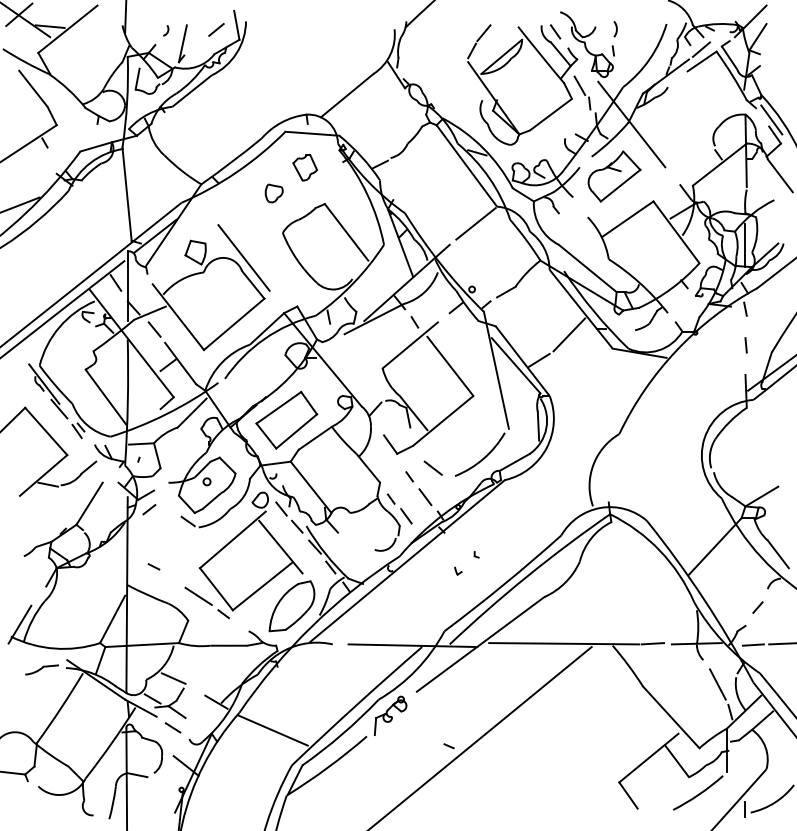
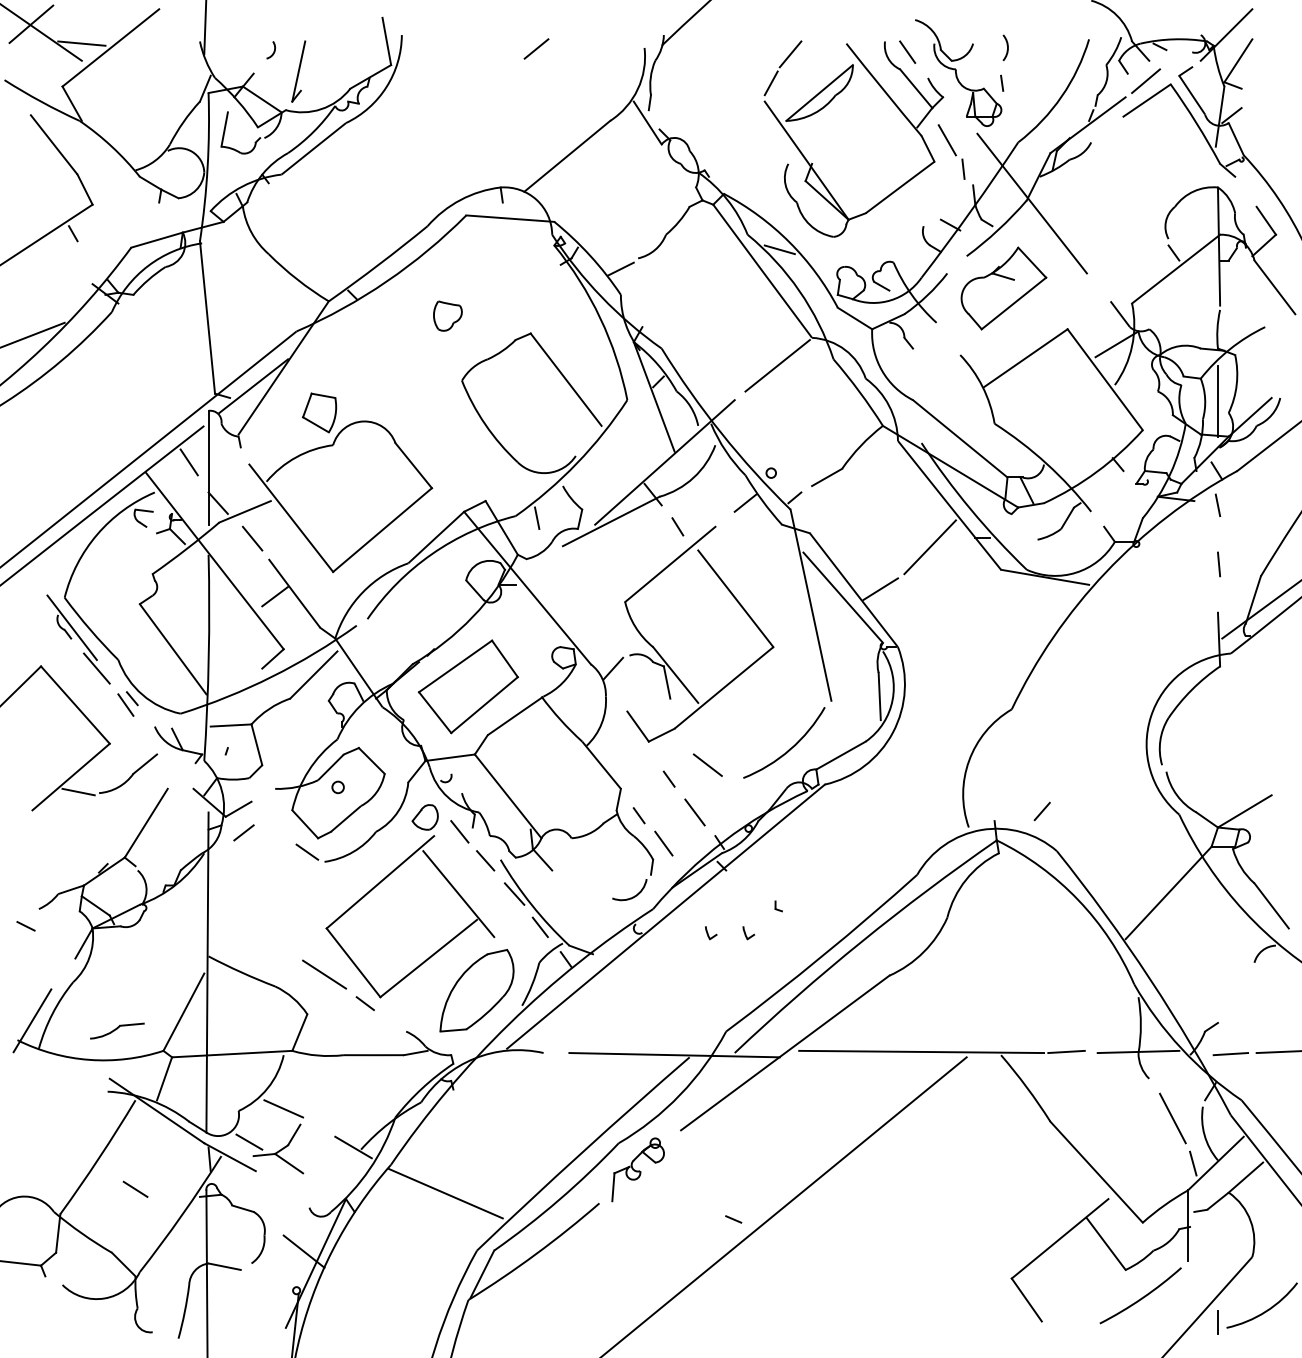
line: (216, 29) -> (536, 48), moved
line: (771, 119) -> (1260, 195), removed
part: (304, 167) -> (497, 273), removed
line: (243, 257) -> (397, 420), removed
line: (153, 566) -> (25, 925), moved
part: (435, 570) -> (711, 932), added
line: (757, 607) -> (1041, 811), moved
part: (41, 669) -> (116, 1030), moved
line: (172, 727) -> (134, 1188), moved

